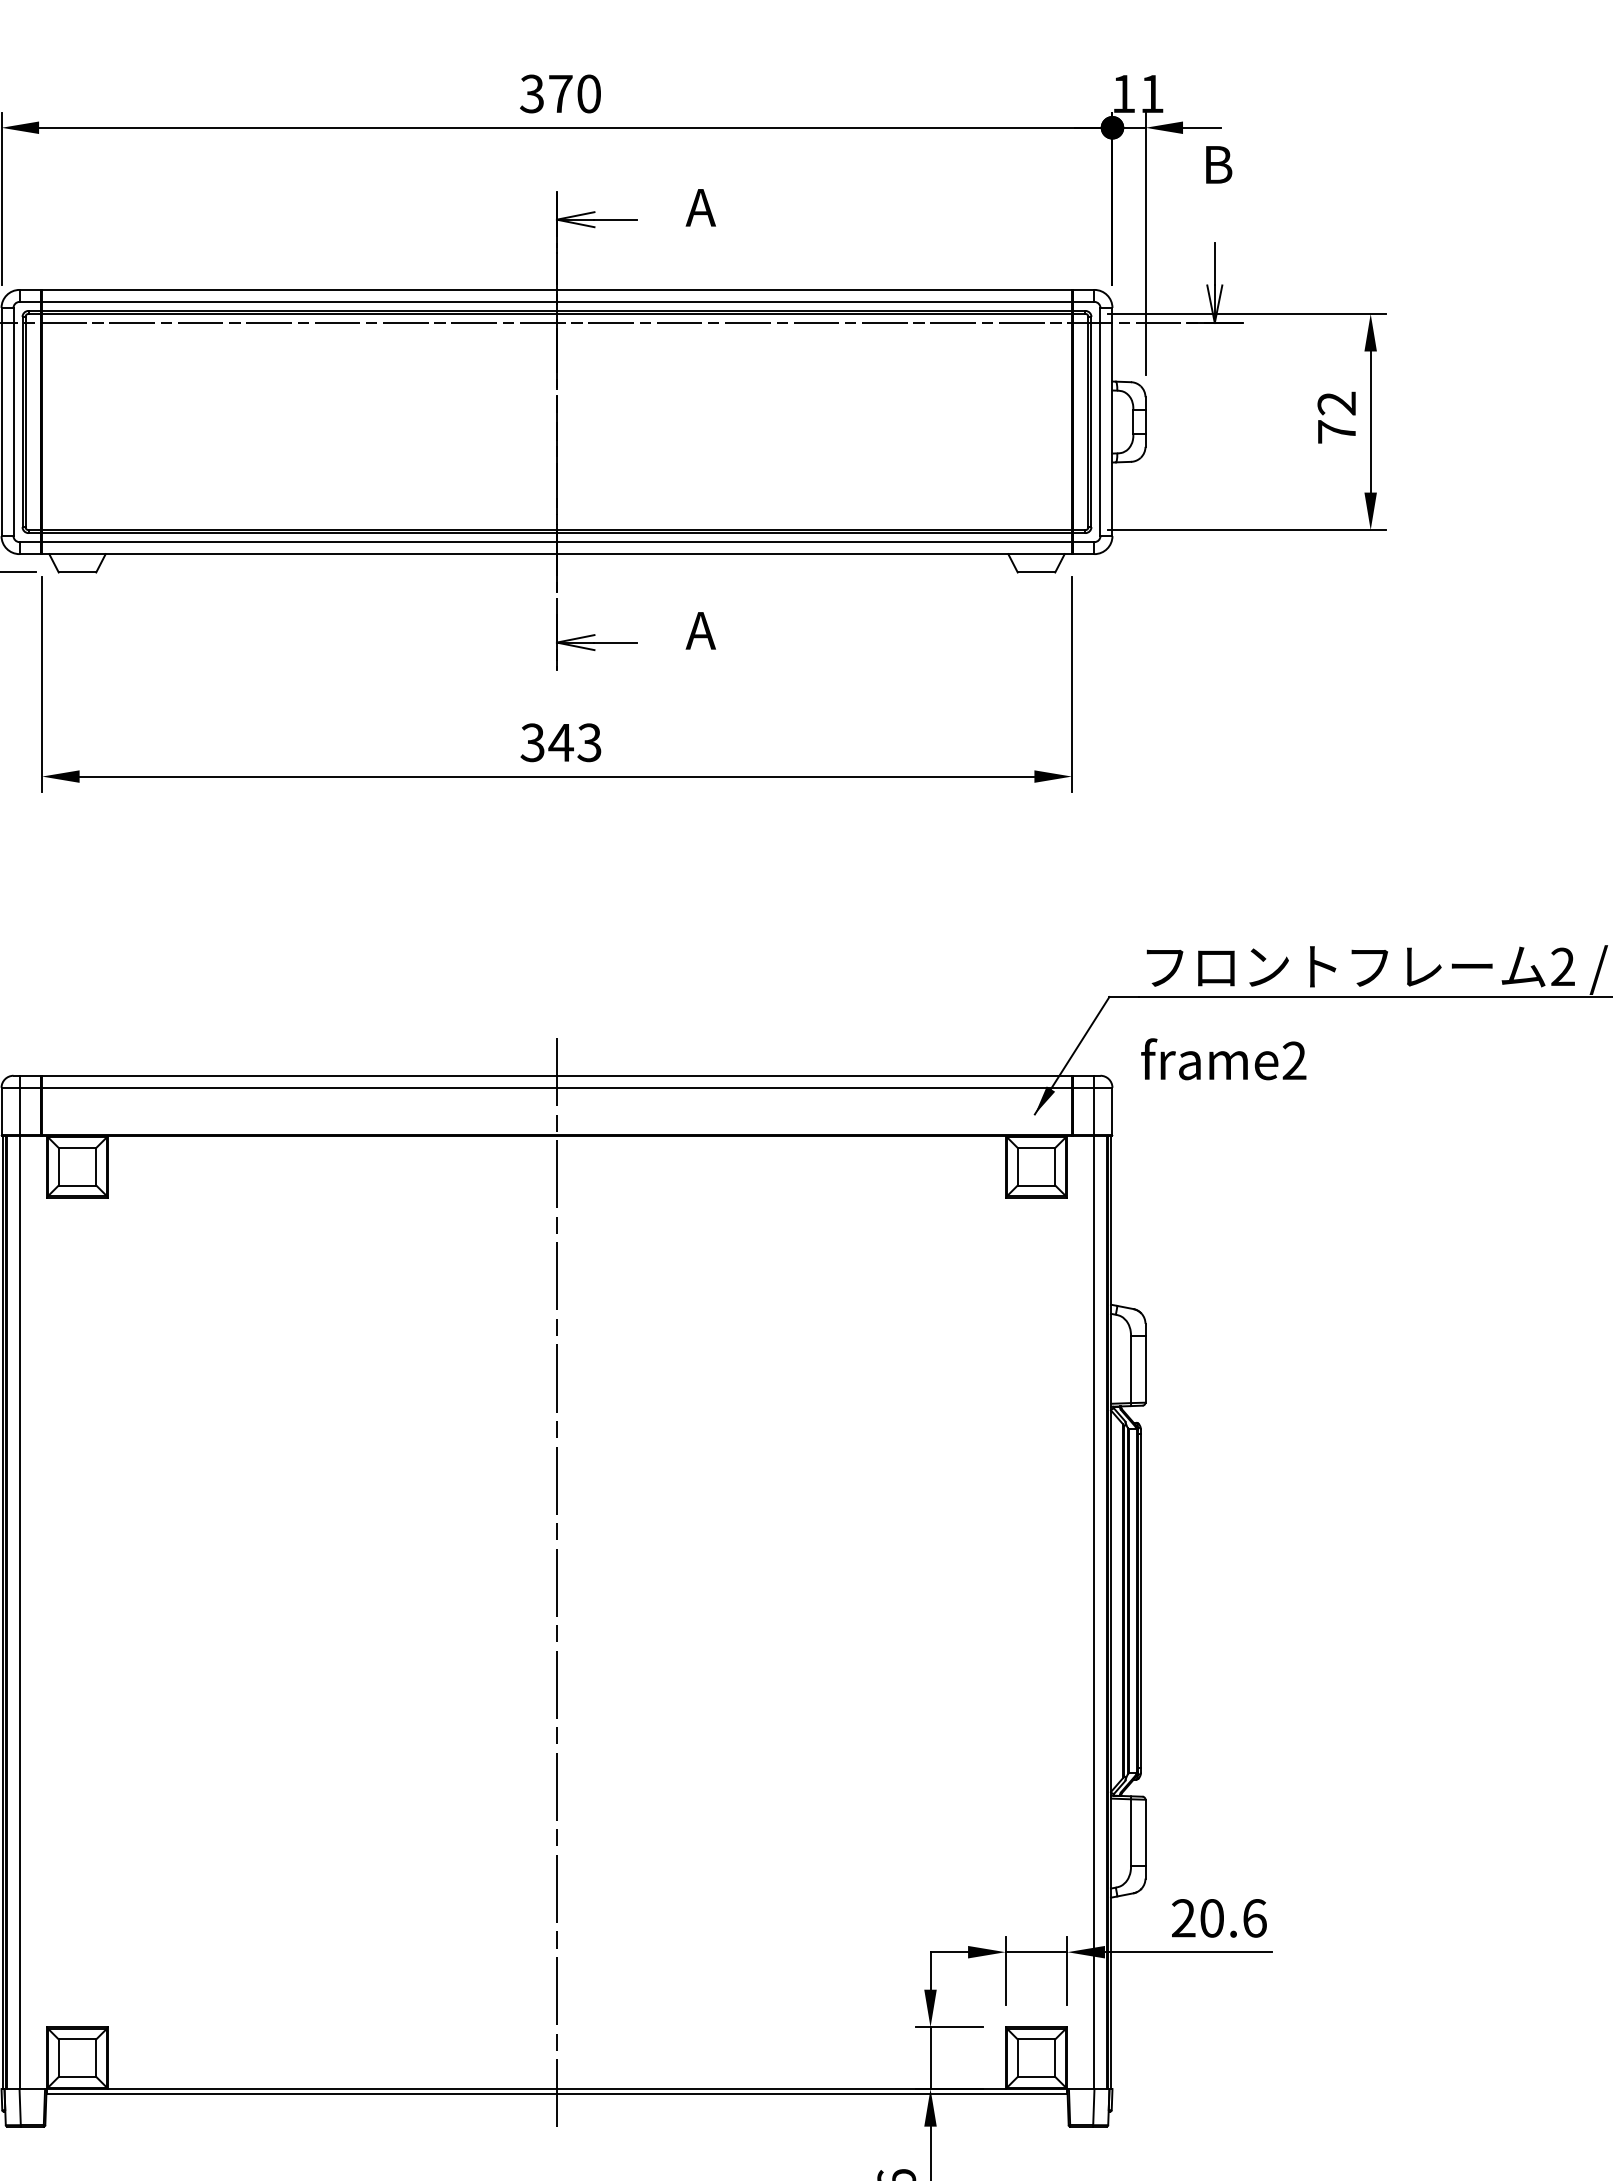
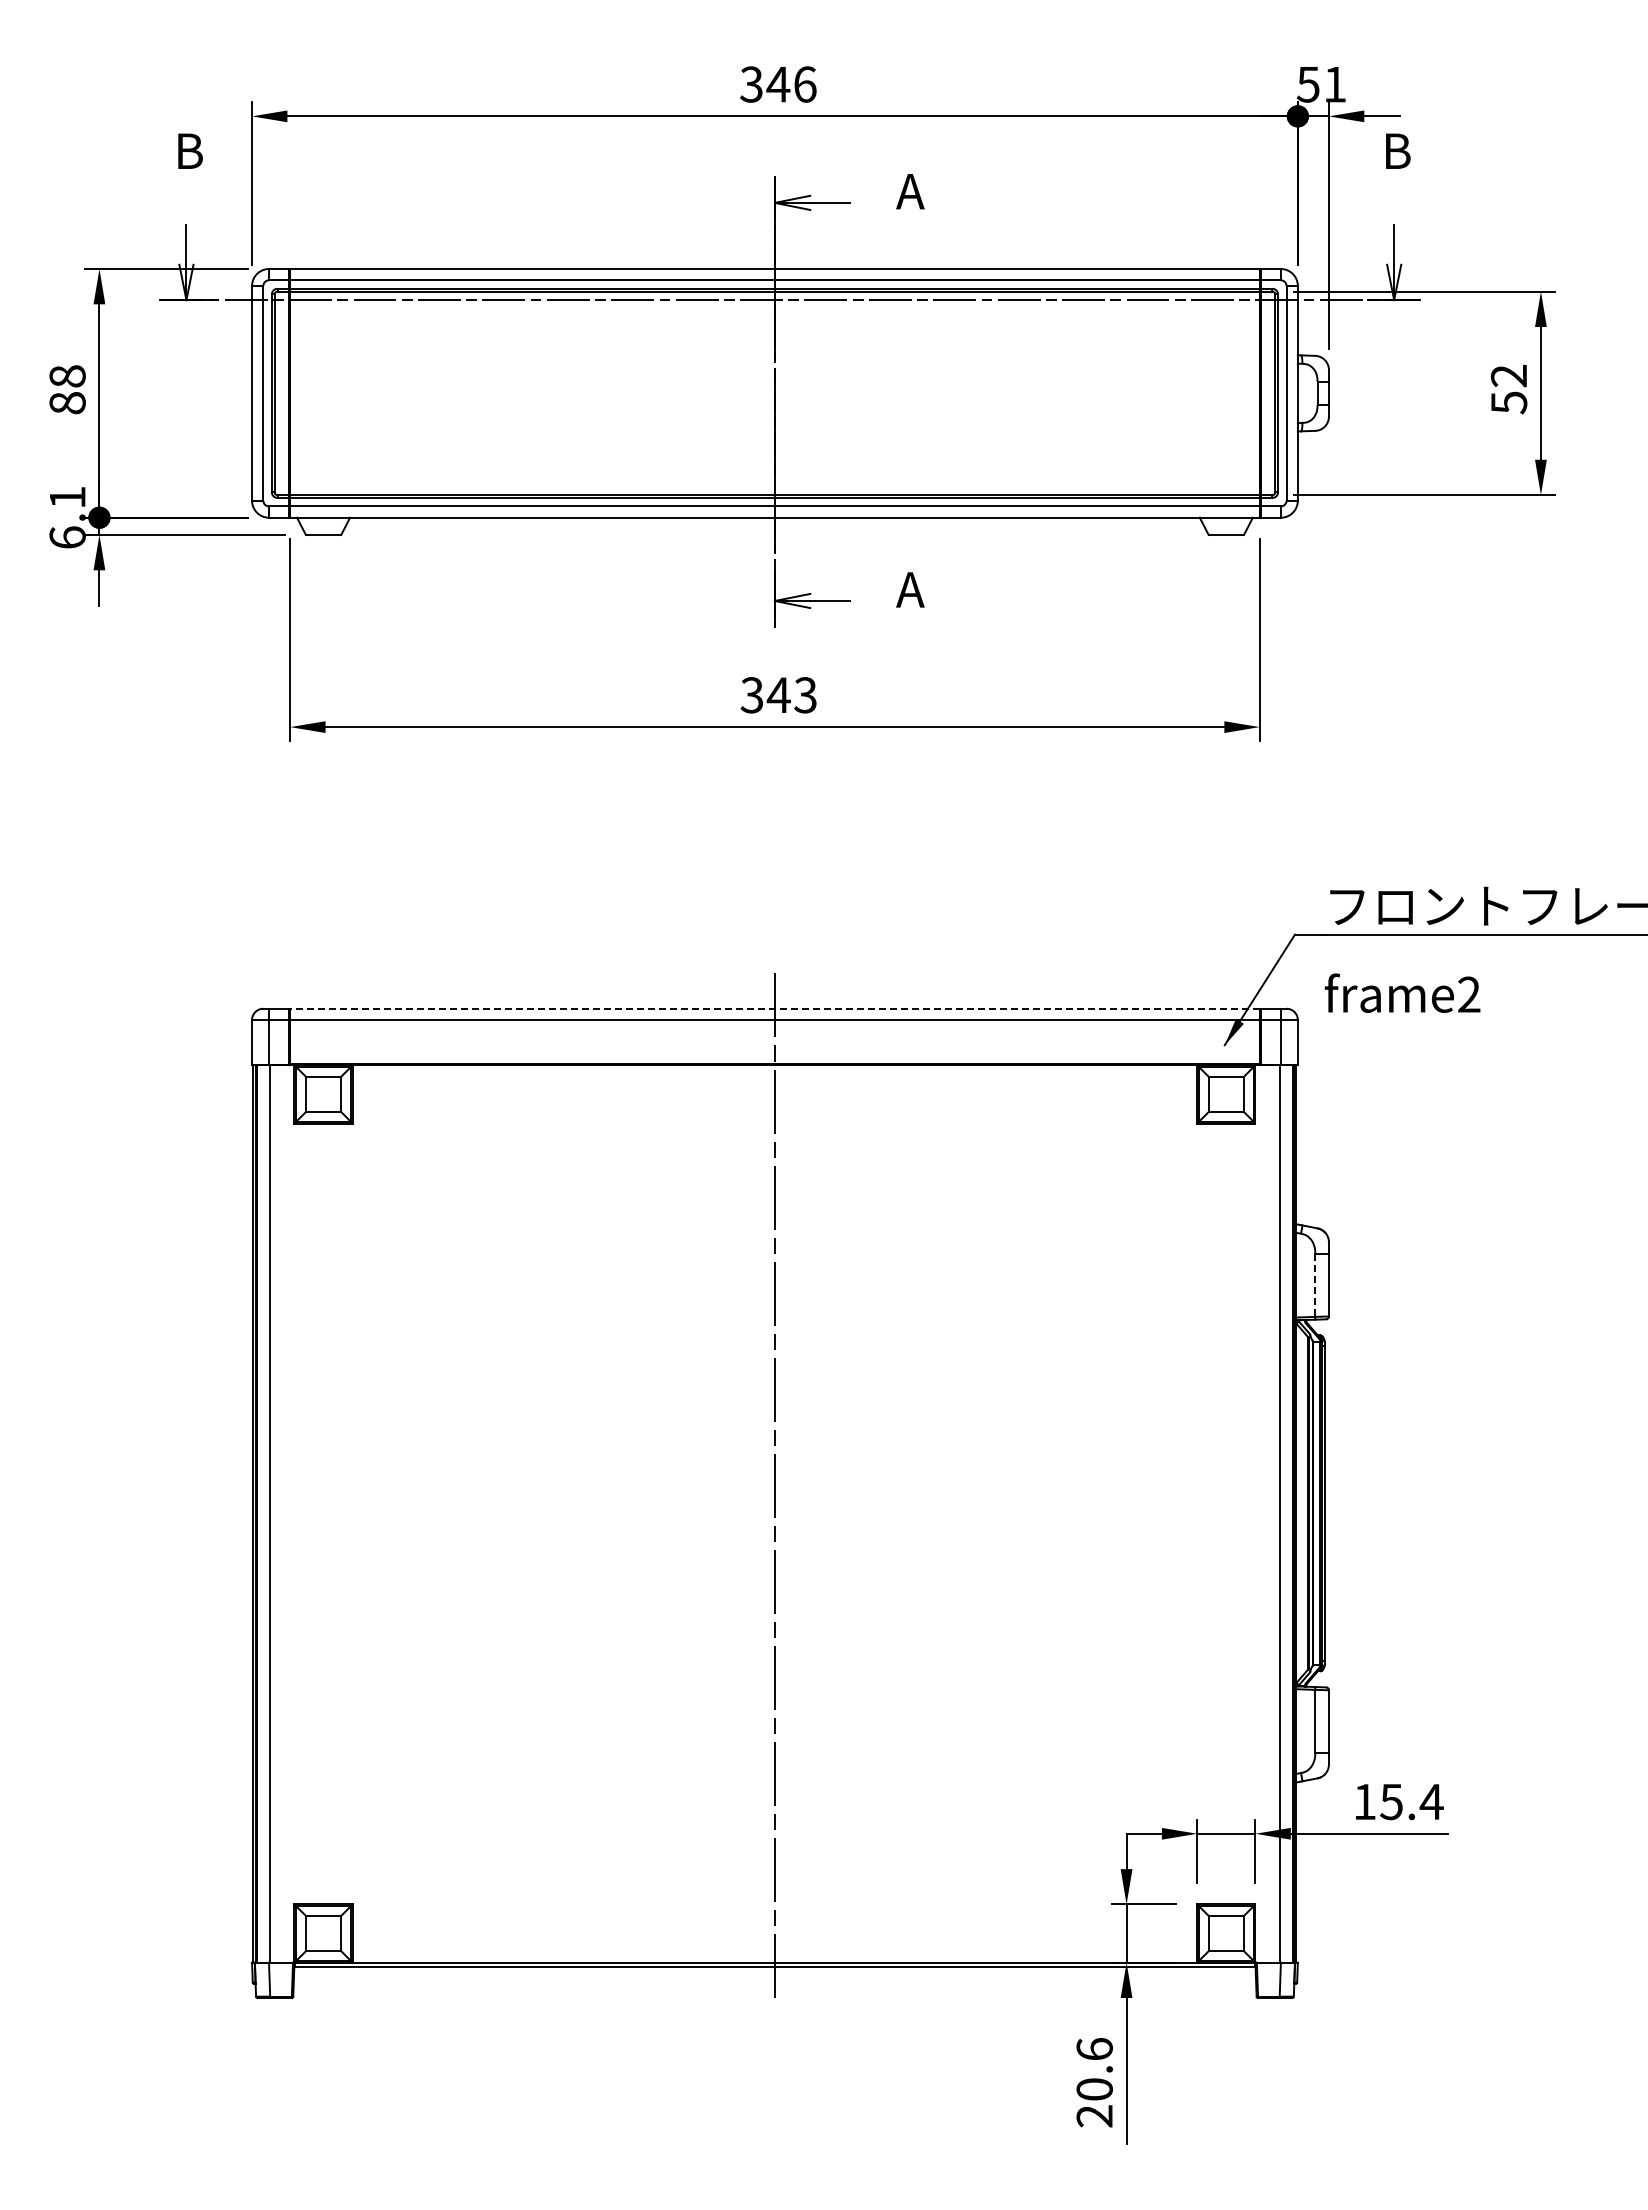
text: (574, 93) -> (791, 84), 370 -> 346
text: (1122, 93) -> (1307, 84), 11 -> 51
text: (1337, 431) -> (1509, 402), 72 -> 52
line: (556, 1075) -> (774, 1008), solid -> dashed
line: (1131, 1369) -> (1315, 1285), solid -> dashed
text: (1219, 1917) -> (1398, 1801), 20.6 -> 15.4

